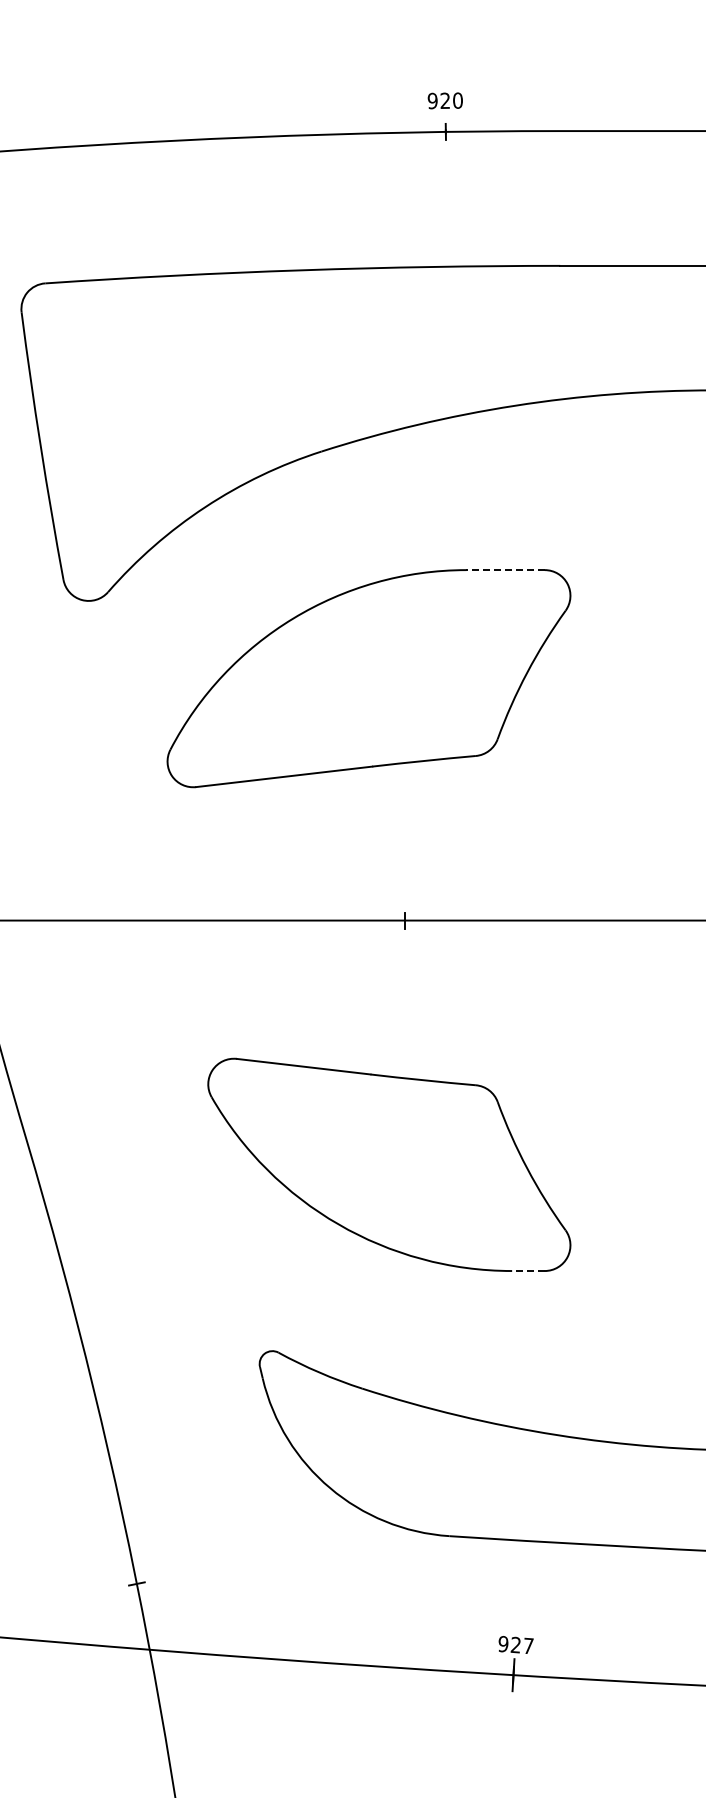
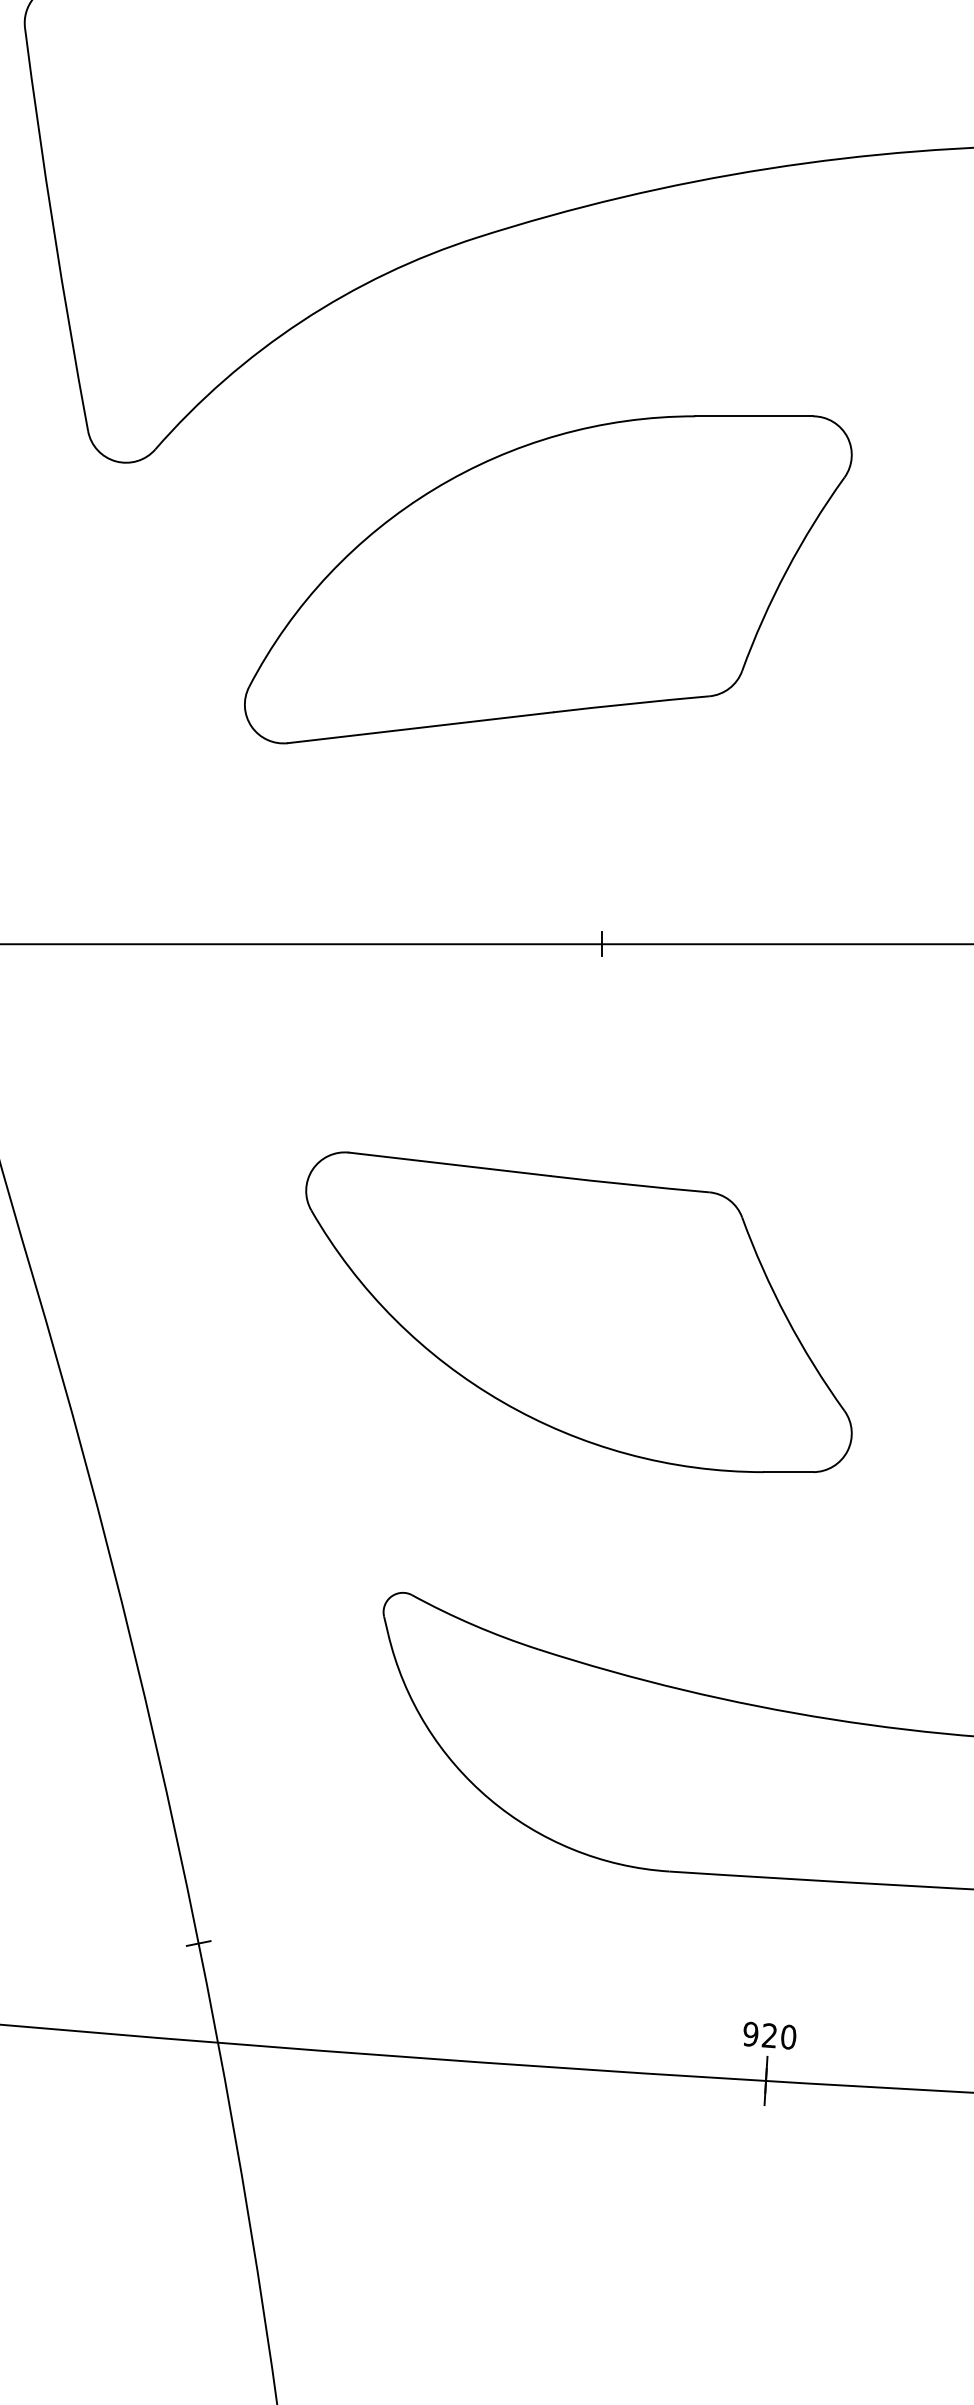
line: (505, 570) -> (753, 416), dashed -> solid
line: (527, 1271) -> (787, 1472), dashed -> solid
text: (528, 1645) -> (788, 2036), 927 -> 920

